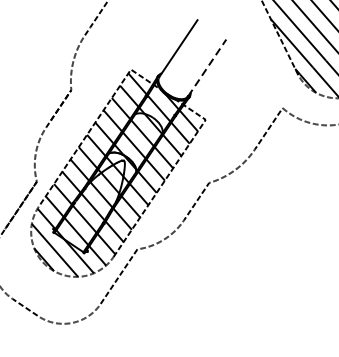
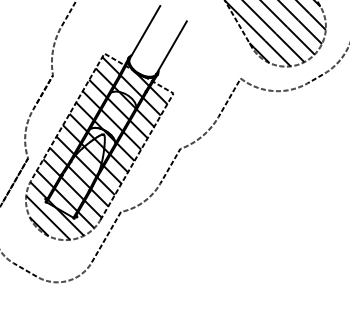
line: (207, 67) -> (171, 47), dashed -> solid

